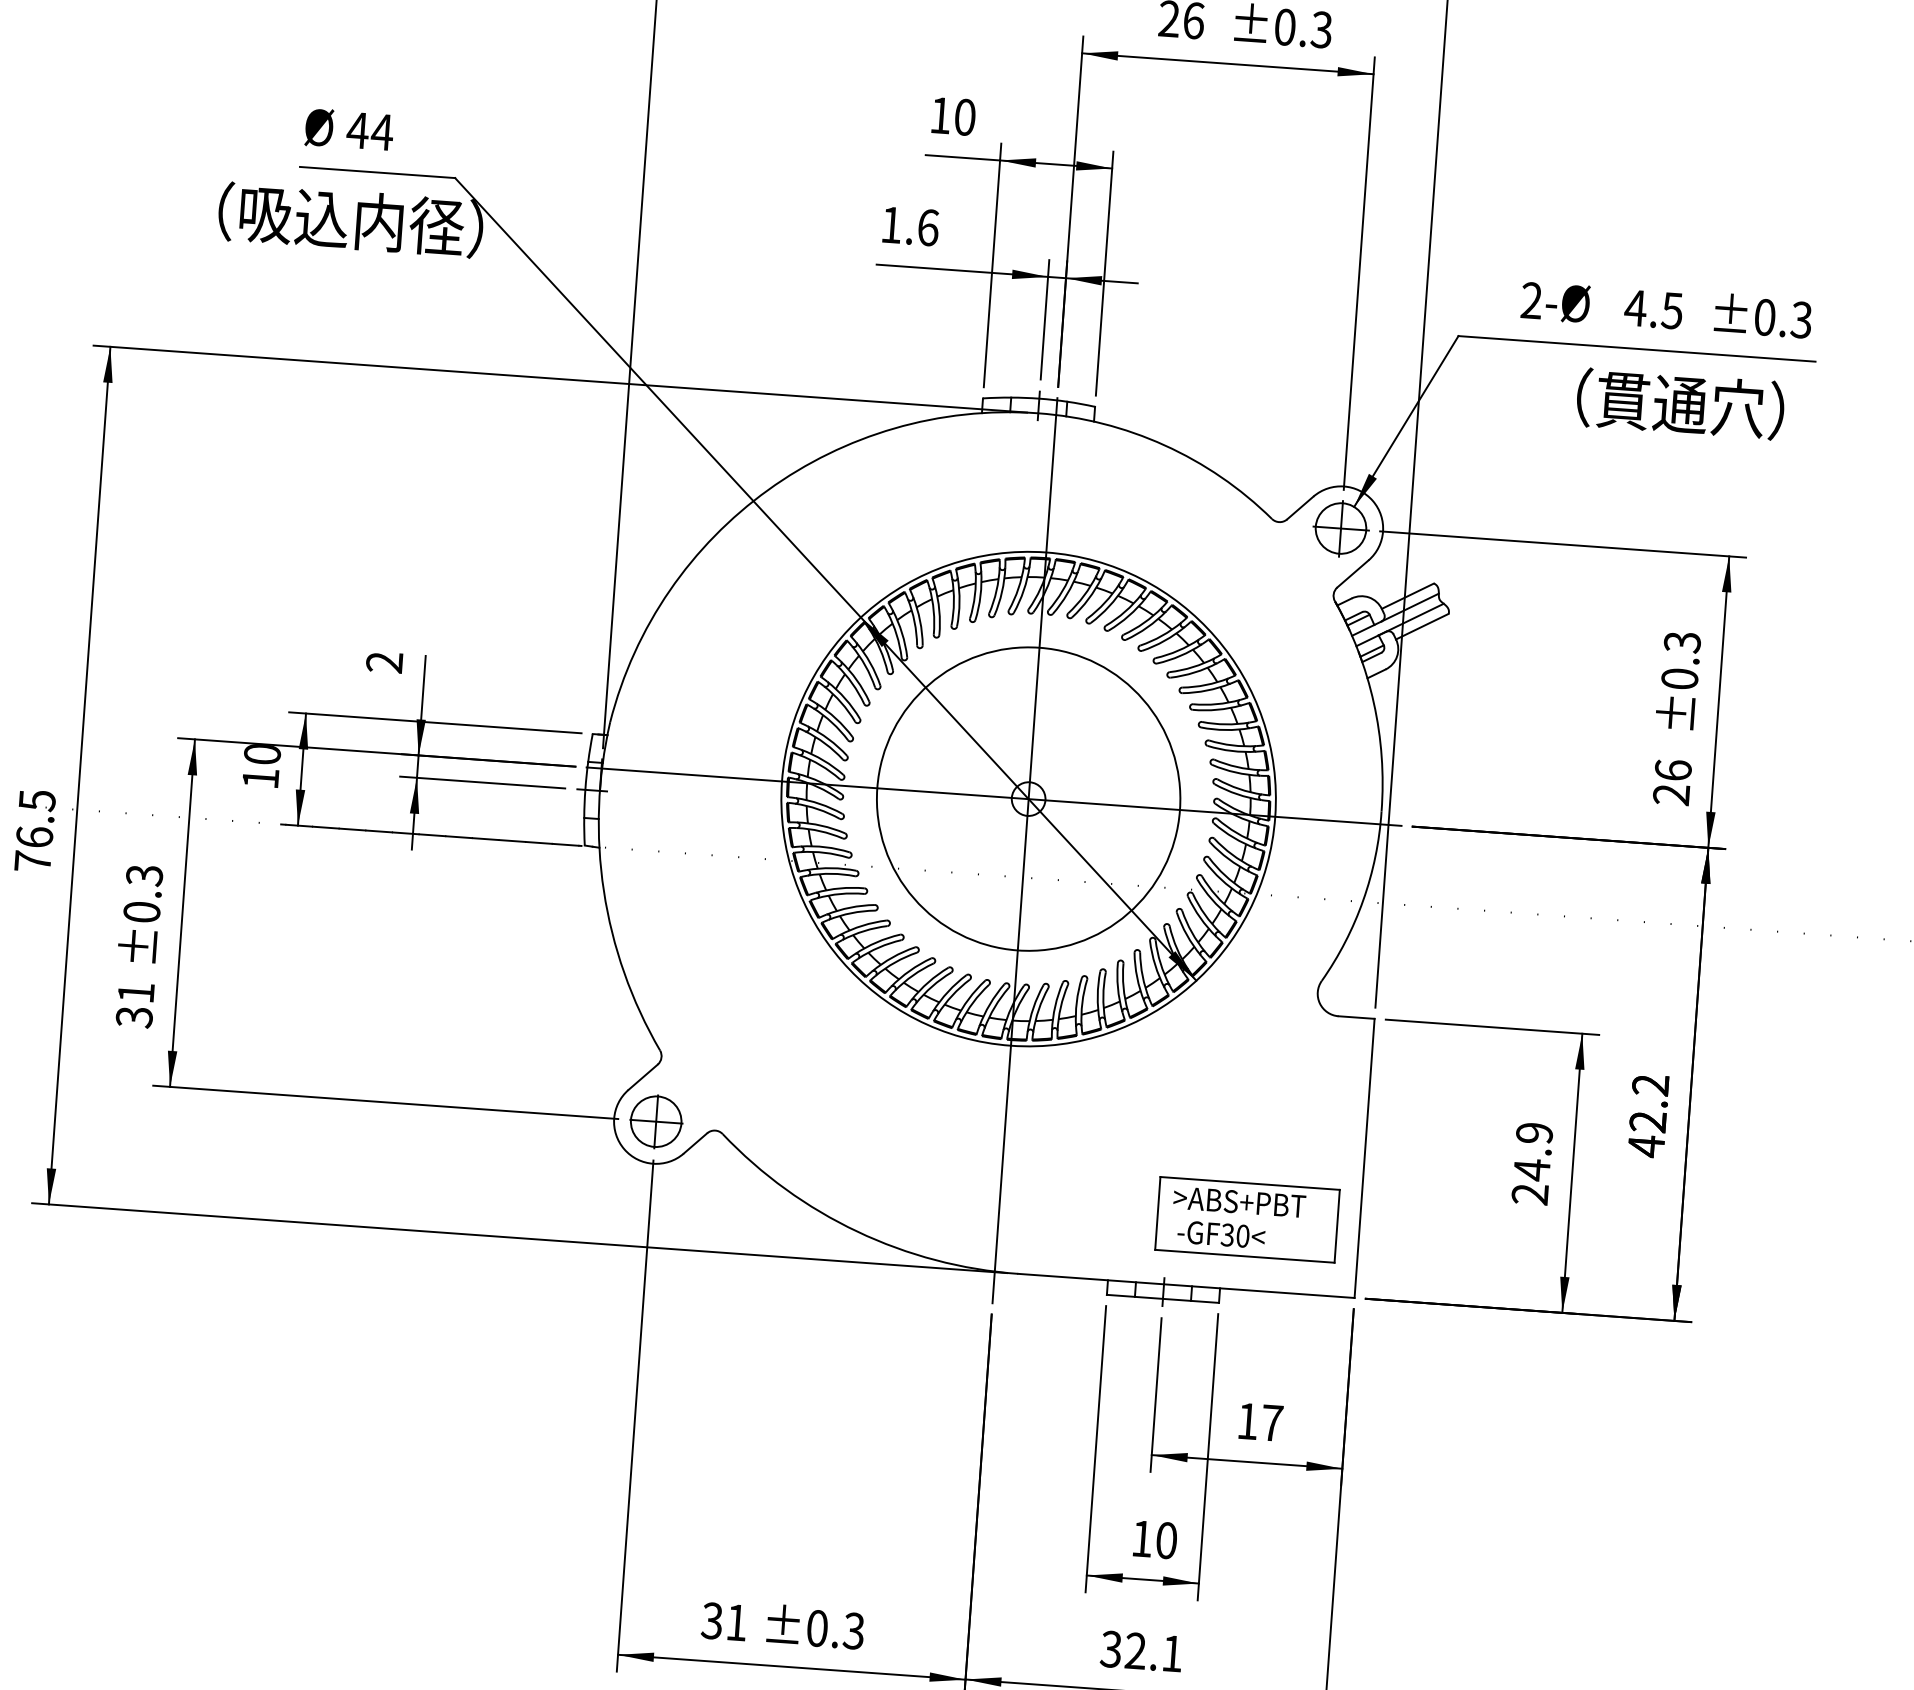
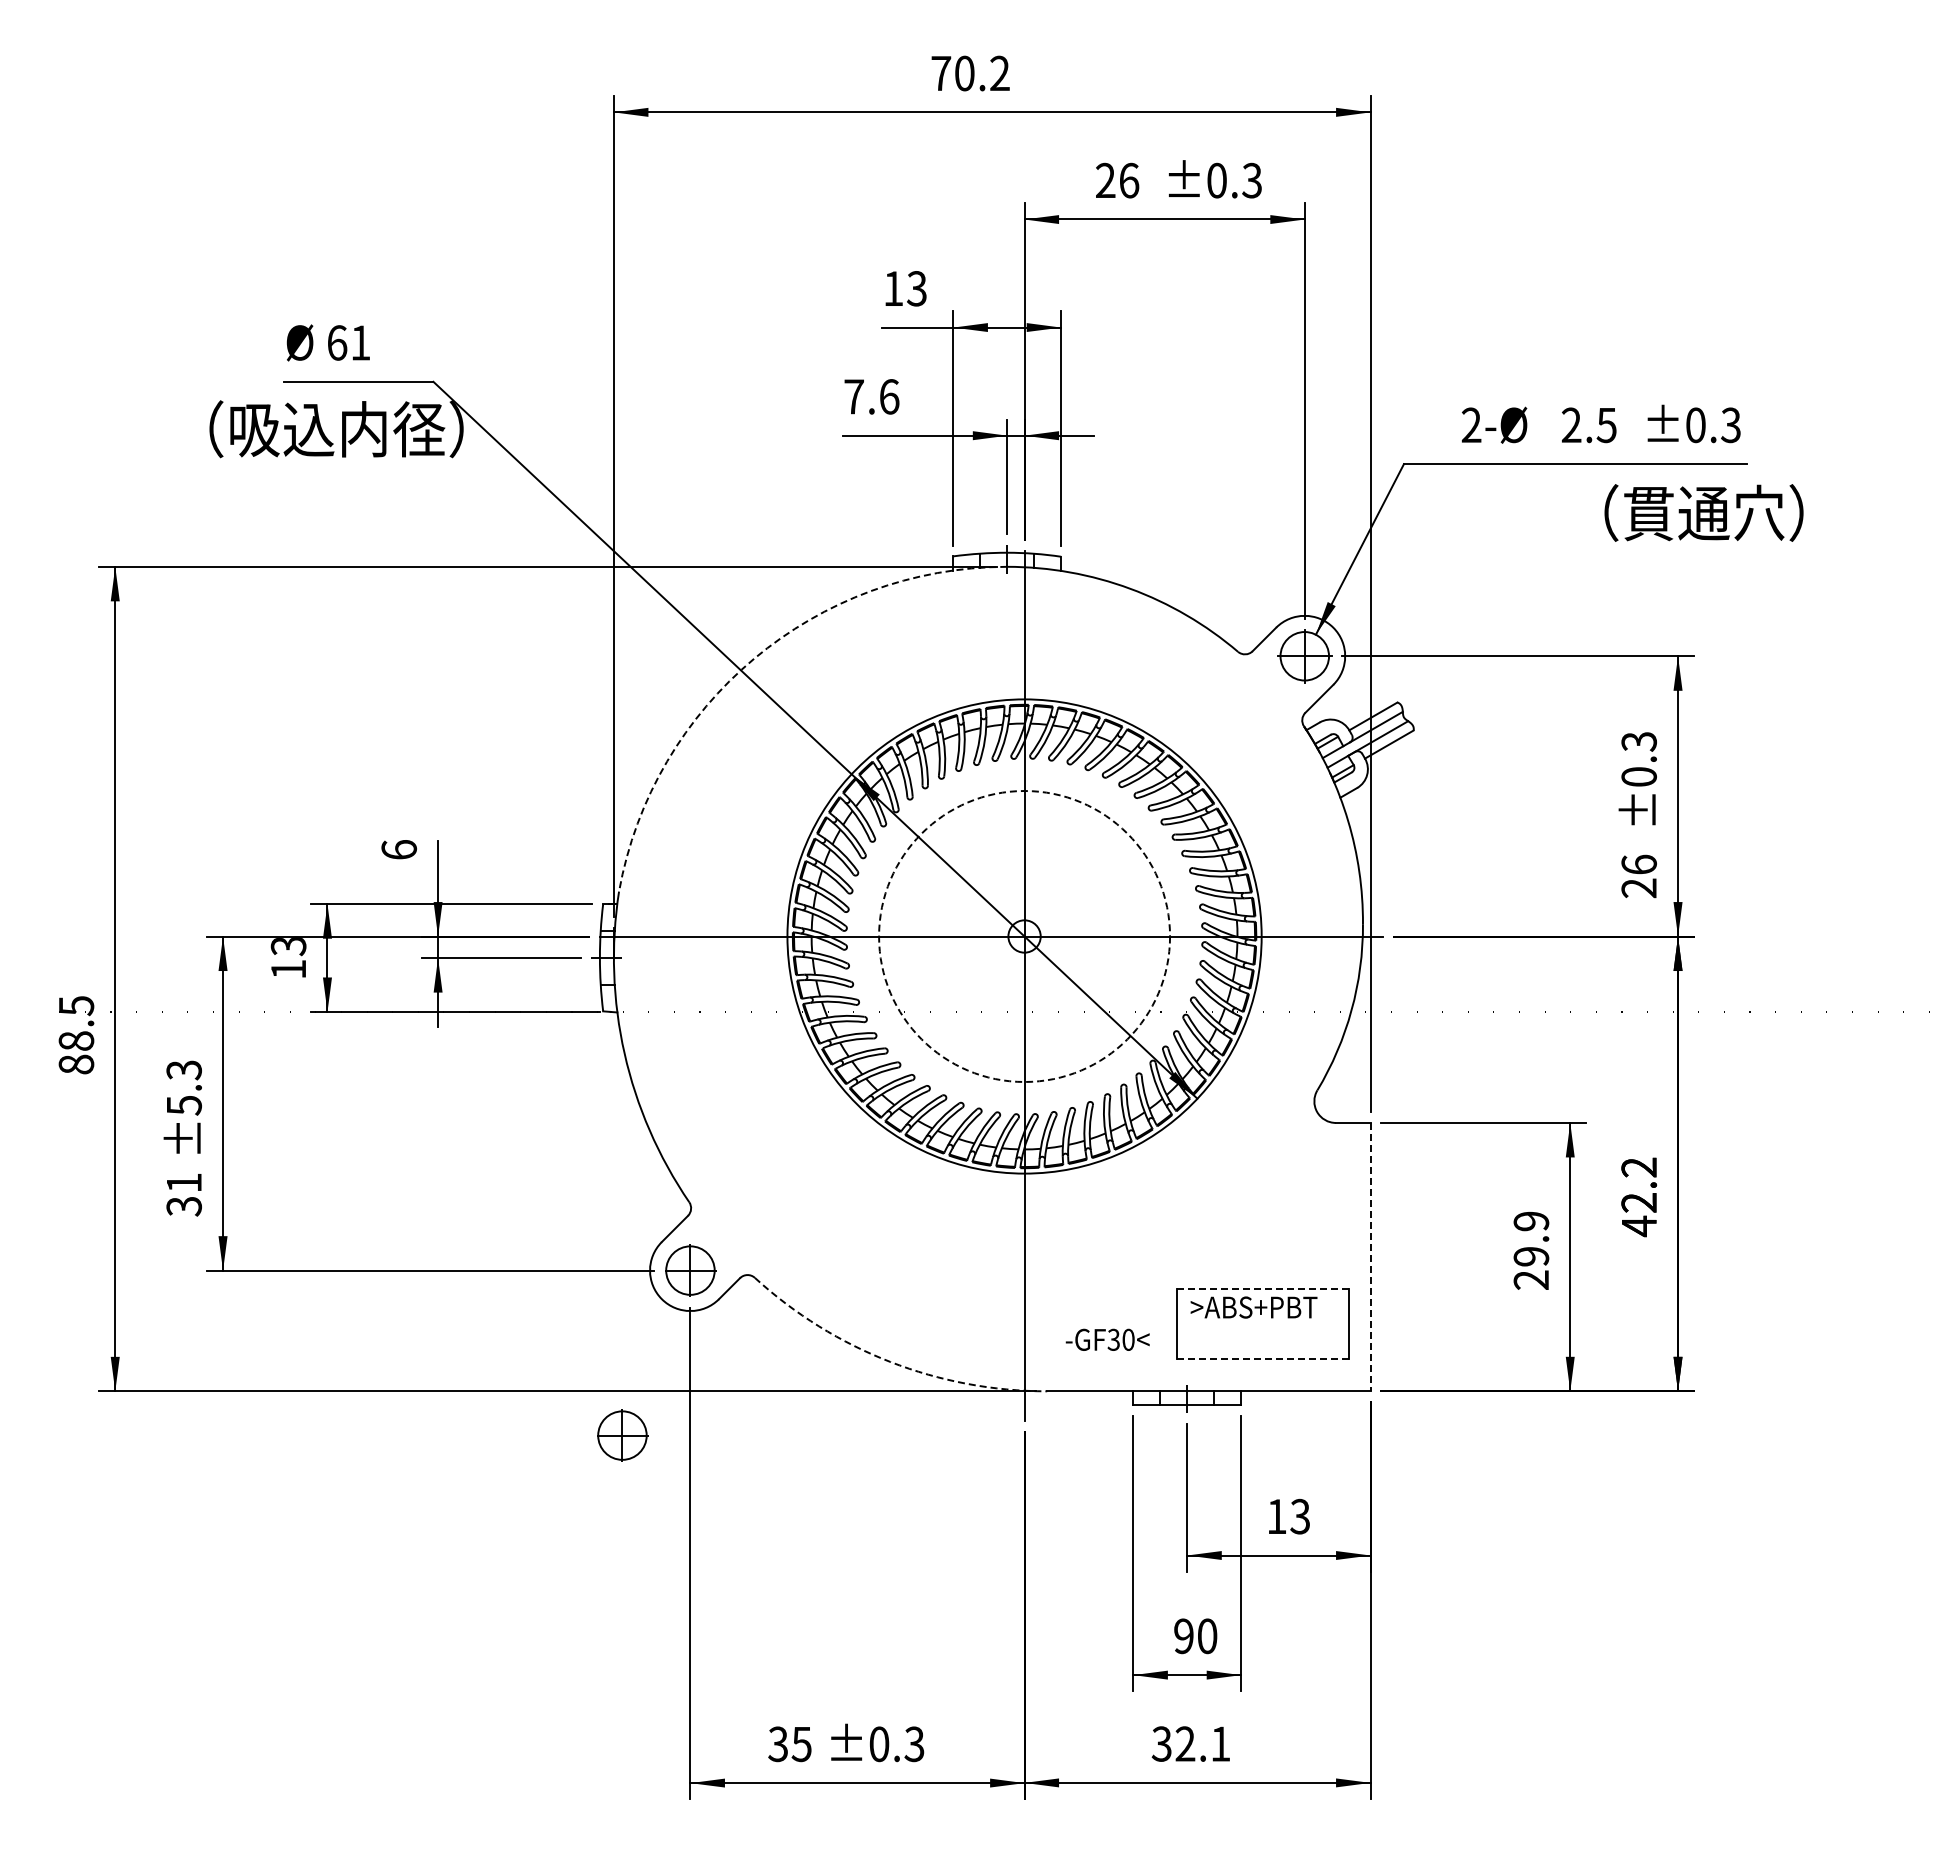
text: (964, 117) -> (916, 288), 10 -> 13
text: (369, 130) -> (348, 342), 44 -> 61
text: (890, 224) -> (853, 396), 1.6 -> 7.6
text: (1635, 307) -> (1571, 424), 4.5 -> 2.5
text: (1680, 403) -> (1703, 512), moved
arc: (768, 489) -> (754, 658), solid -> dashed
text: (384, 662) -> (399, 849), 2 -> 6
text: (262, 755) -> (288, 947), 10 -> 13
circle: (1028, 799) -> (1024, 936), solid -> dashed
text: (33, 849) -> (76, 1052), 76.5 -> 88.5
text: (141, 912) -> (183, 1105), ±0.3 -> ±5.3
line: (1364, 1158) -> (1370, 1257), solid -> dashed
text: (1532, 1169) -> (1531, 1256), 24.9 -> 29.9
line: (1250, 1183) -> (1263, 1288), solid -> dashed
arc: (857, 1231) -> (890, 1361), solid -> dashed
text: (1221, 1234) -> (1107, 1339), moved
line: (1244, 1255) -> (1262, 1358), solid -> dashed
part: (573, 1288) -> (622, 1435), added
text: (1272, 1422) -> (1300, 1516), 17 -> 13
text: (1141, 1539) -> (1183, 1636), 10 -> 90
text: (736, 1622) -> (801, 1744), 31 -> 35

